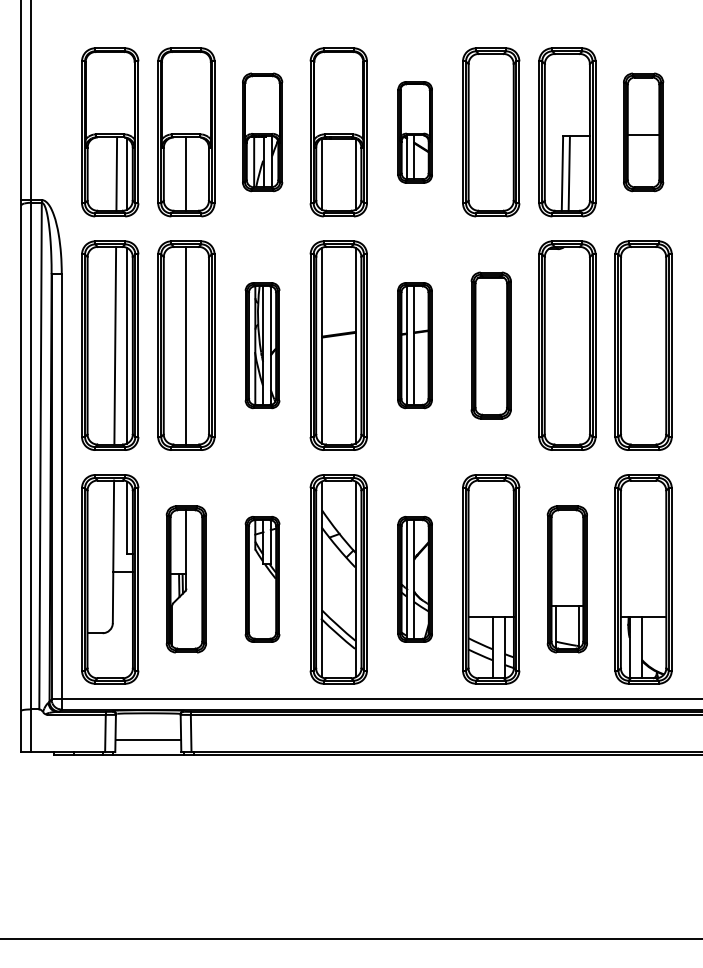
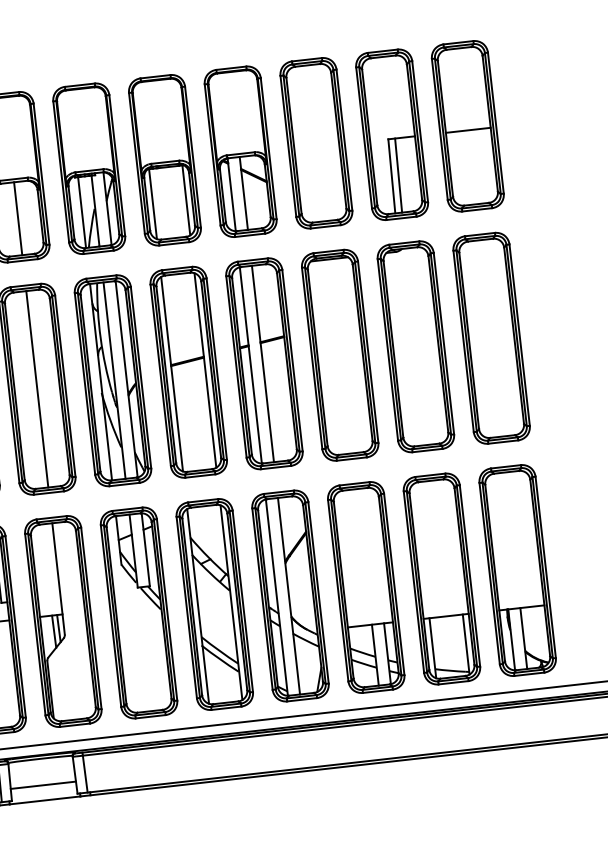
part: (262, 132) -> (89, 168), size x1.43
part: (415, 132) -> (241, 151), size x1.67
part: (643, 132) -> (467, 126), size x1.43
part: (262, 345) -> (112, 380), size x1.67
part: (414, 345) -> (263, 363), size x1.67
part: (491, 345) -> (340, 355), size x1.43
part: (186, 579) -> (63, 621), size x1.43
part: (262, 579) -> (138, 613), size x1.67
part: (415, 579) -> (291, 596), size x1.67
part: (567, 579) -> (442, 579), size x1.43

